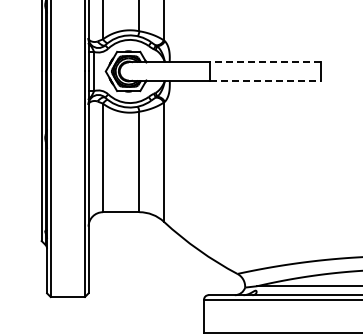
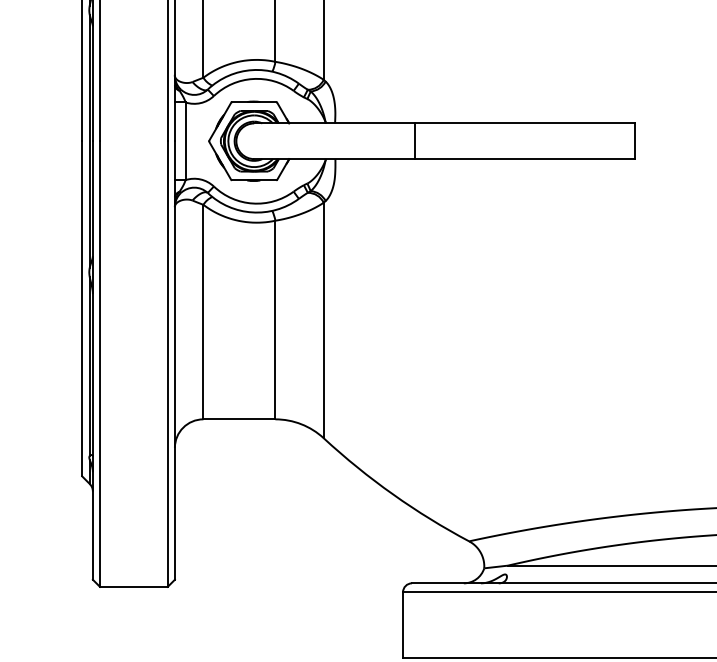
line: (265, 62) -> (524, 123), dashed -> solid
line: (265, 80) -> (524, 159), dashed -> solid

